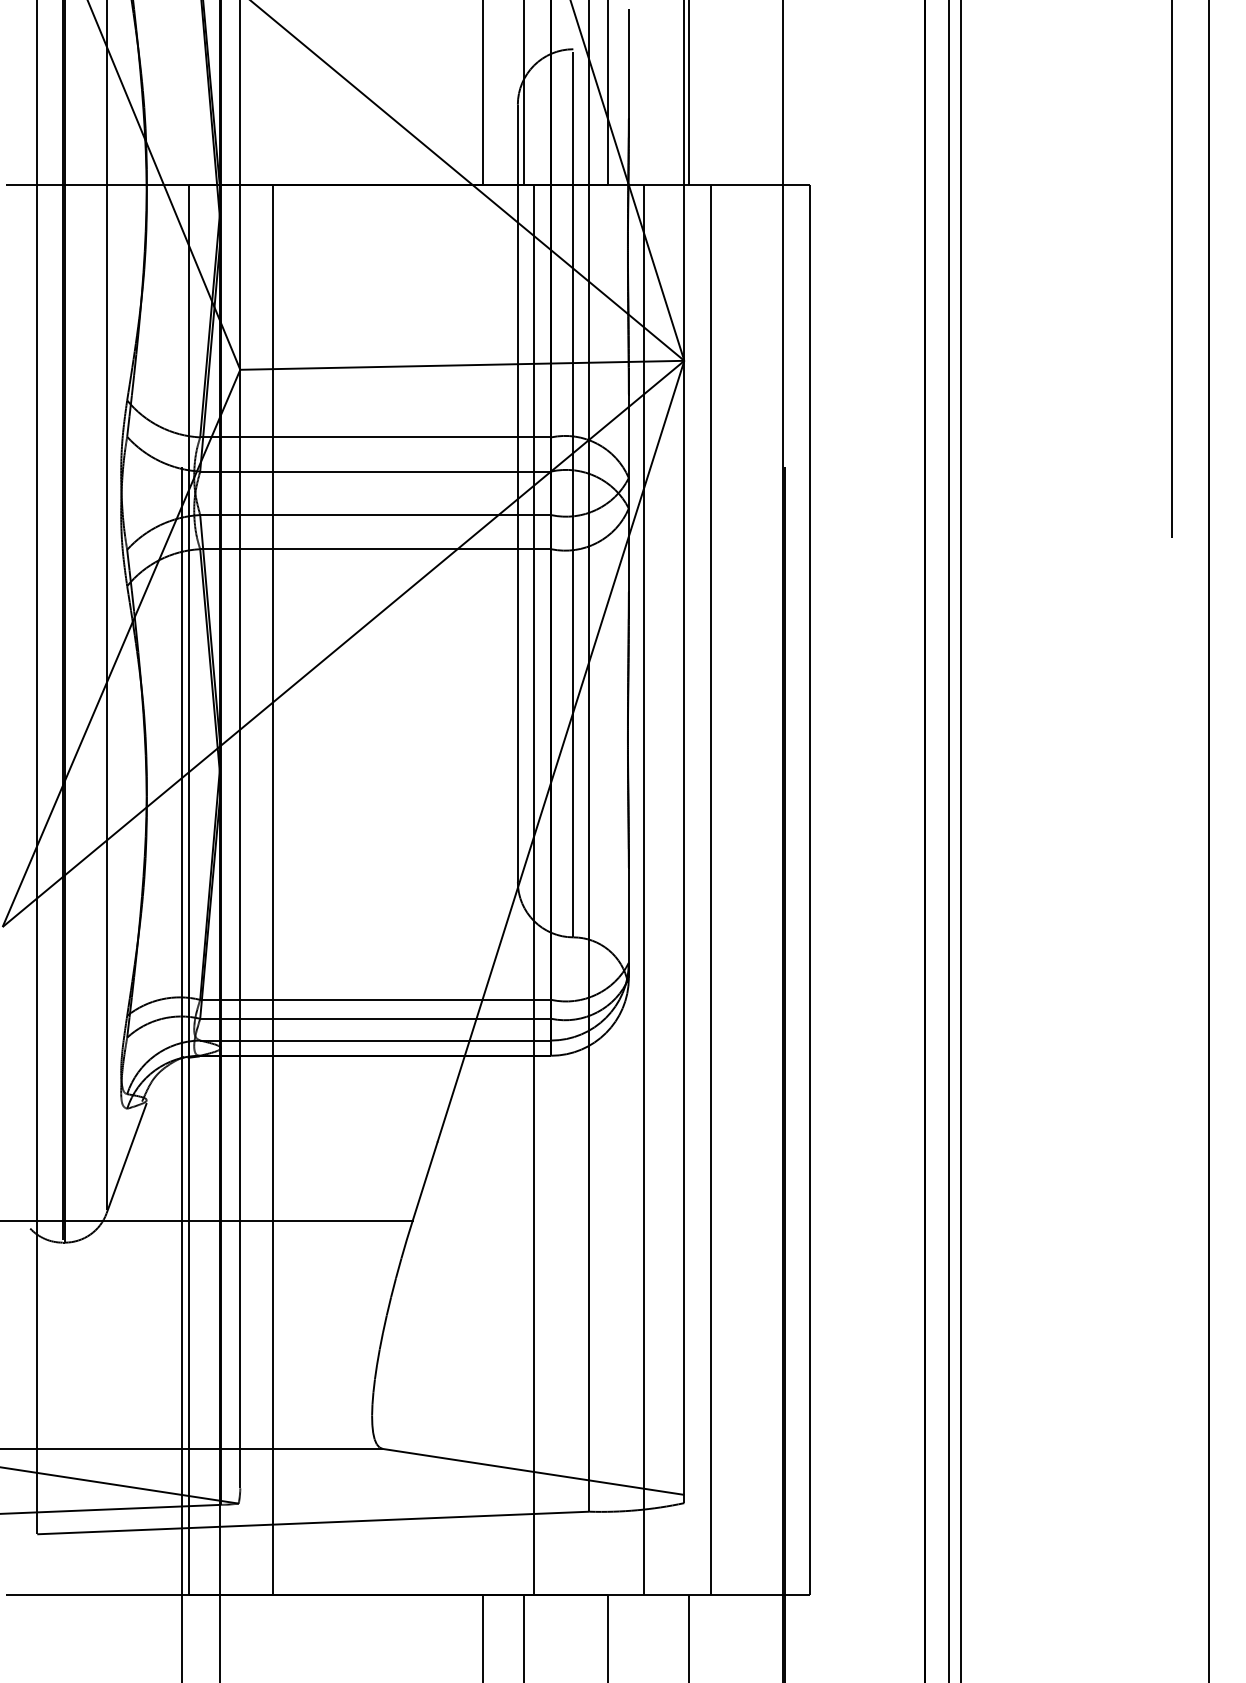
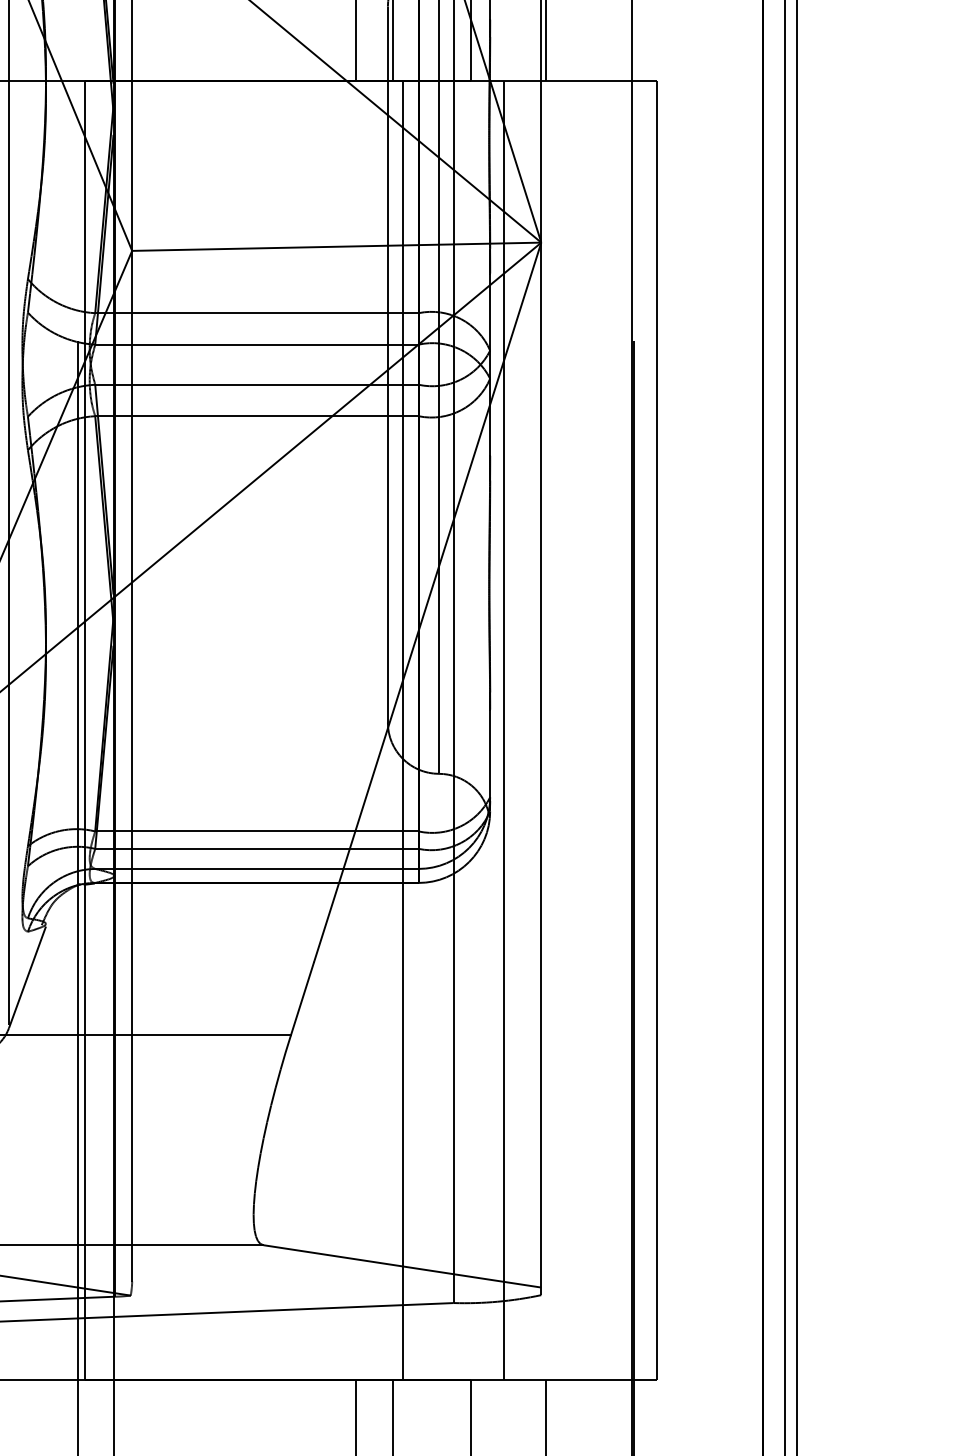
line: (273, 890) -> (162, 730), removed
line: (710, 890) -> (565, 730), removed

